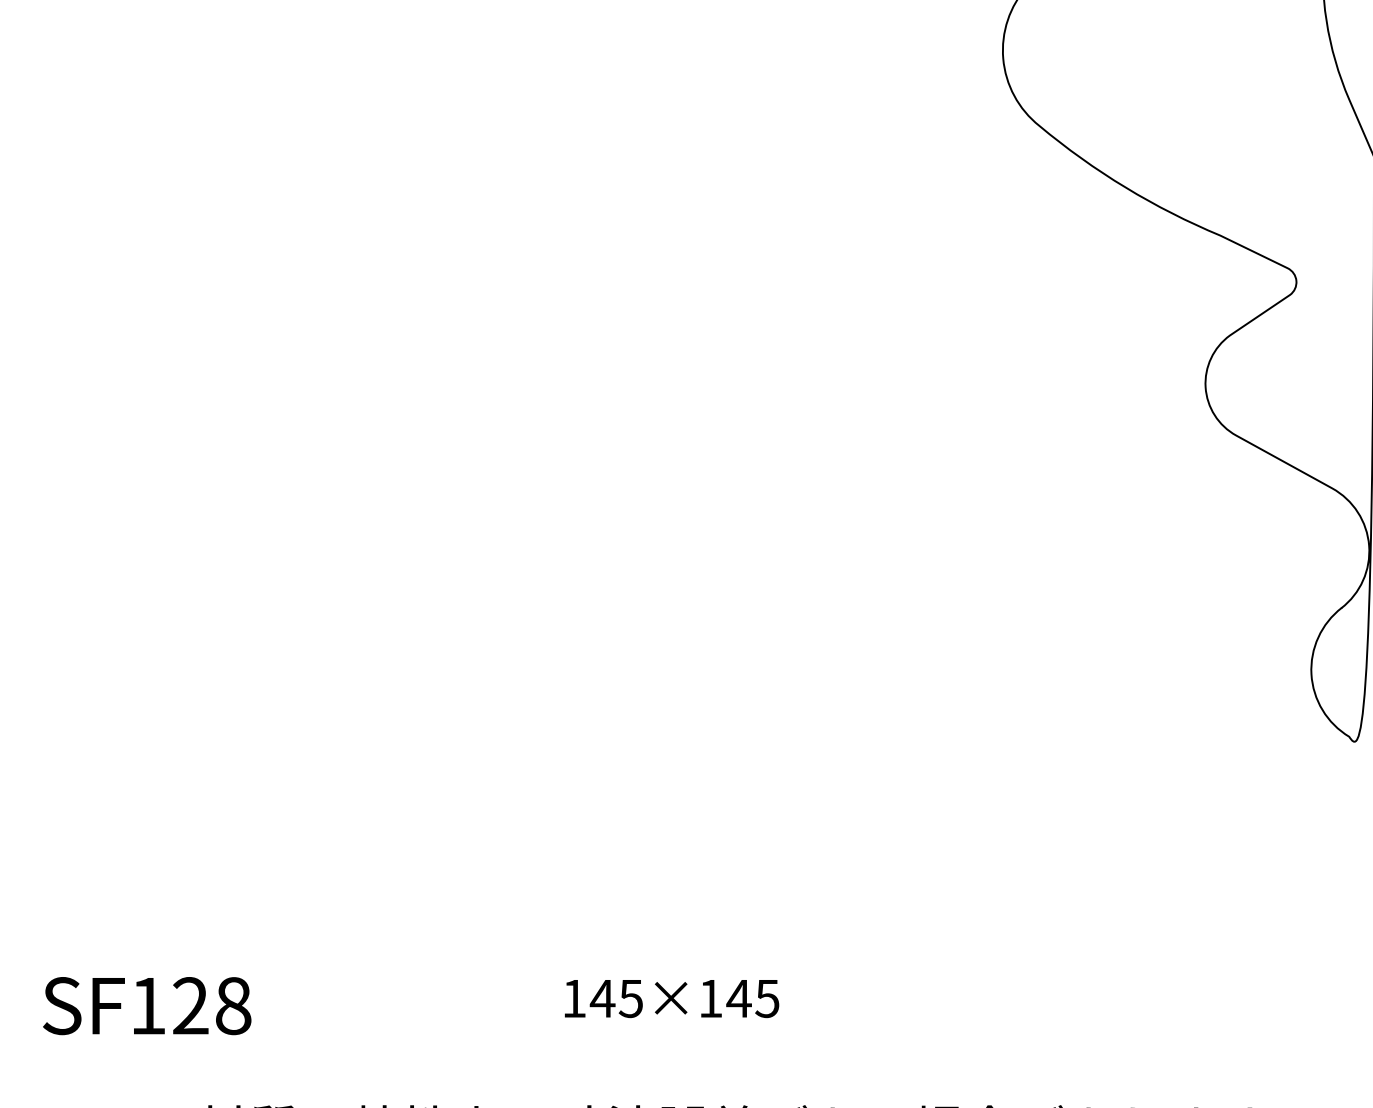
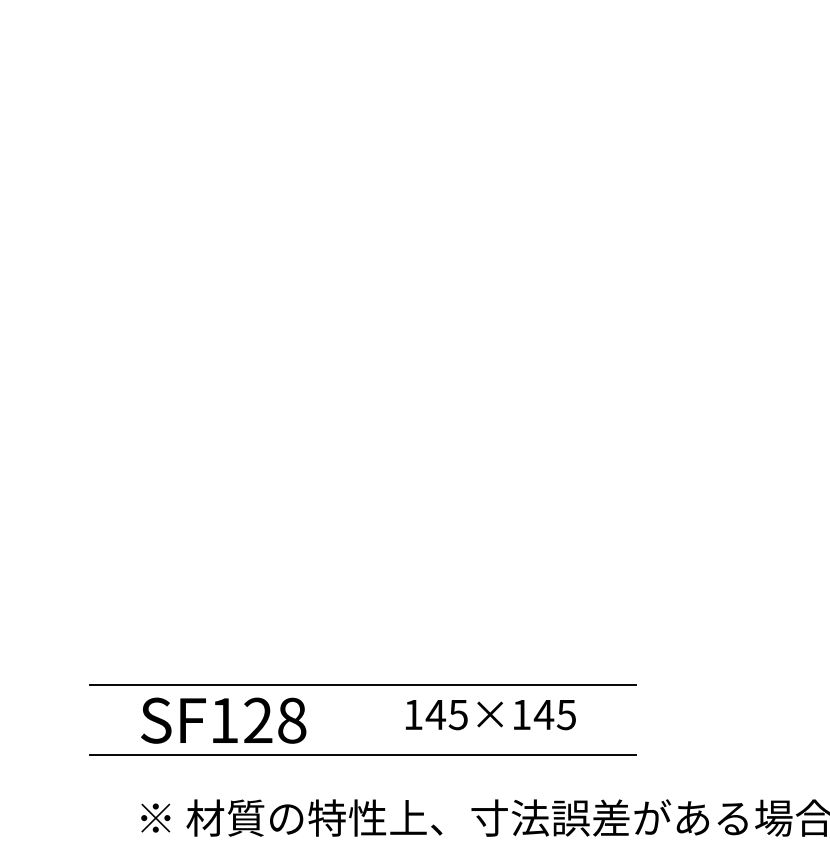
line: (420, 961) -> (362, 685), added
text: (672, 999) -> (491, 715), moved
text: (147, 1006) -> (223, 721), moved
line: (420, 1049) -> (362, 755), added

